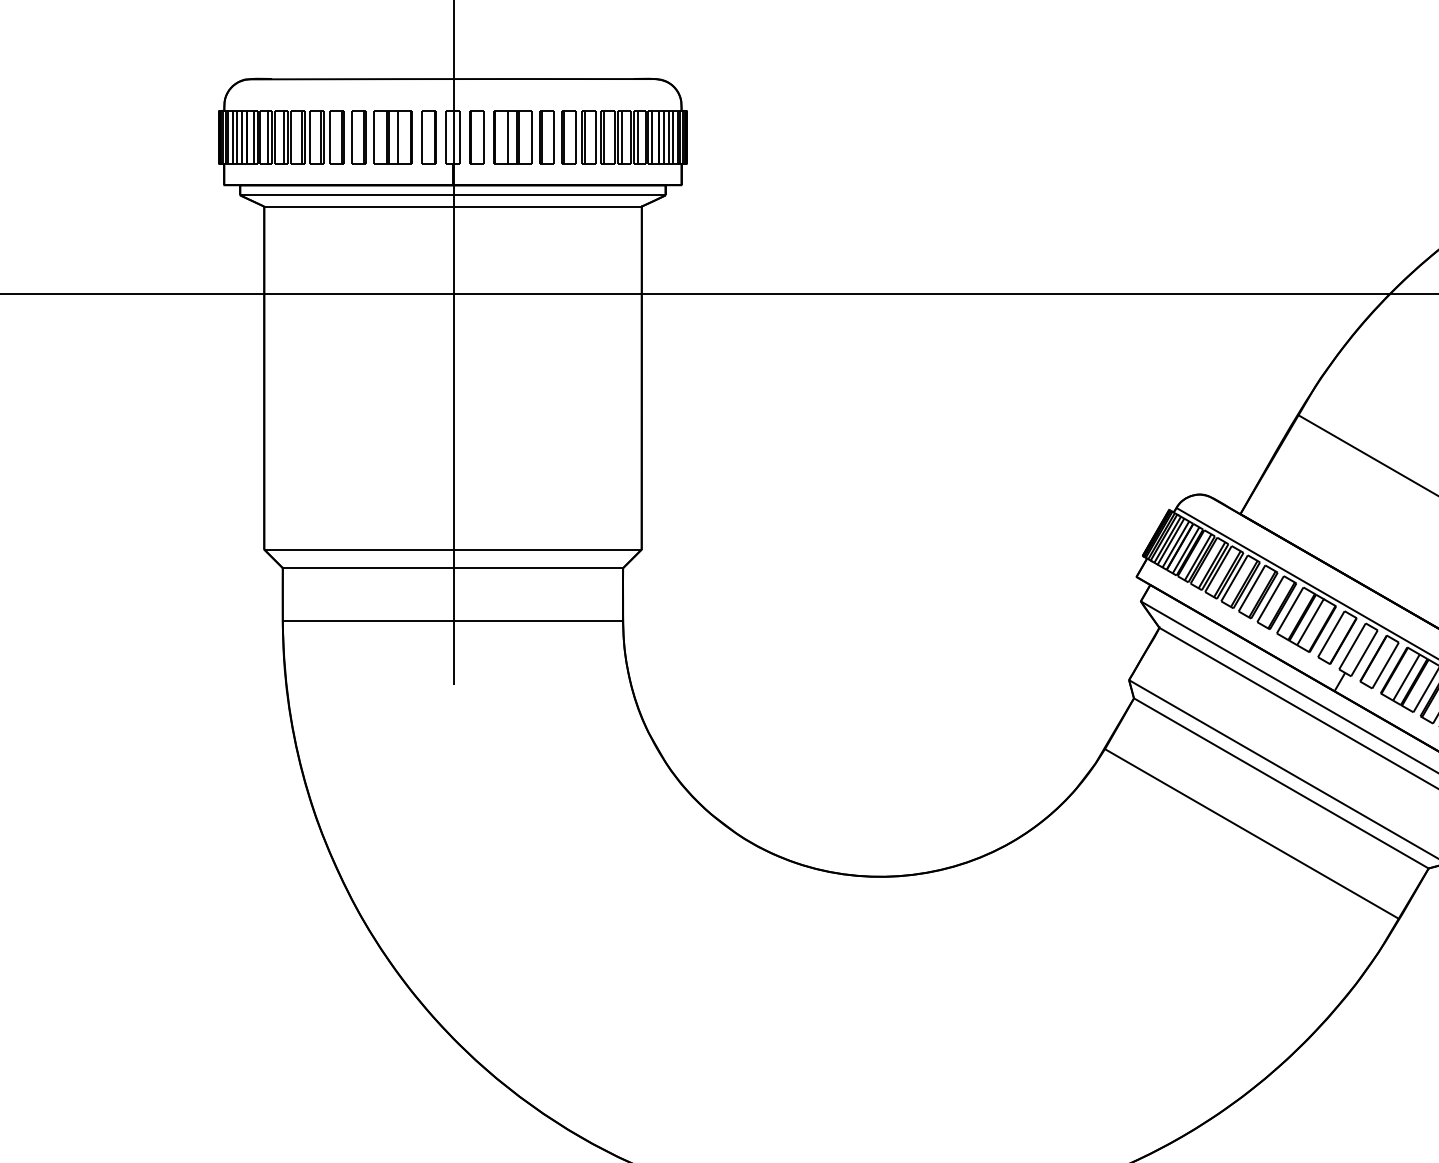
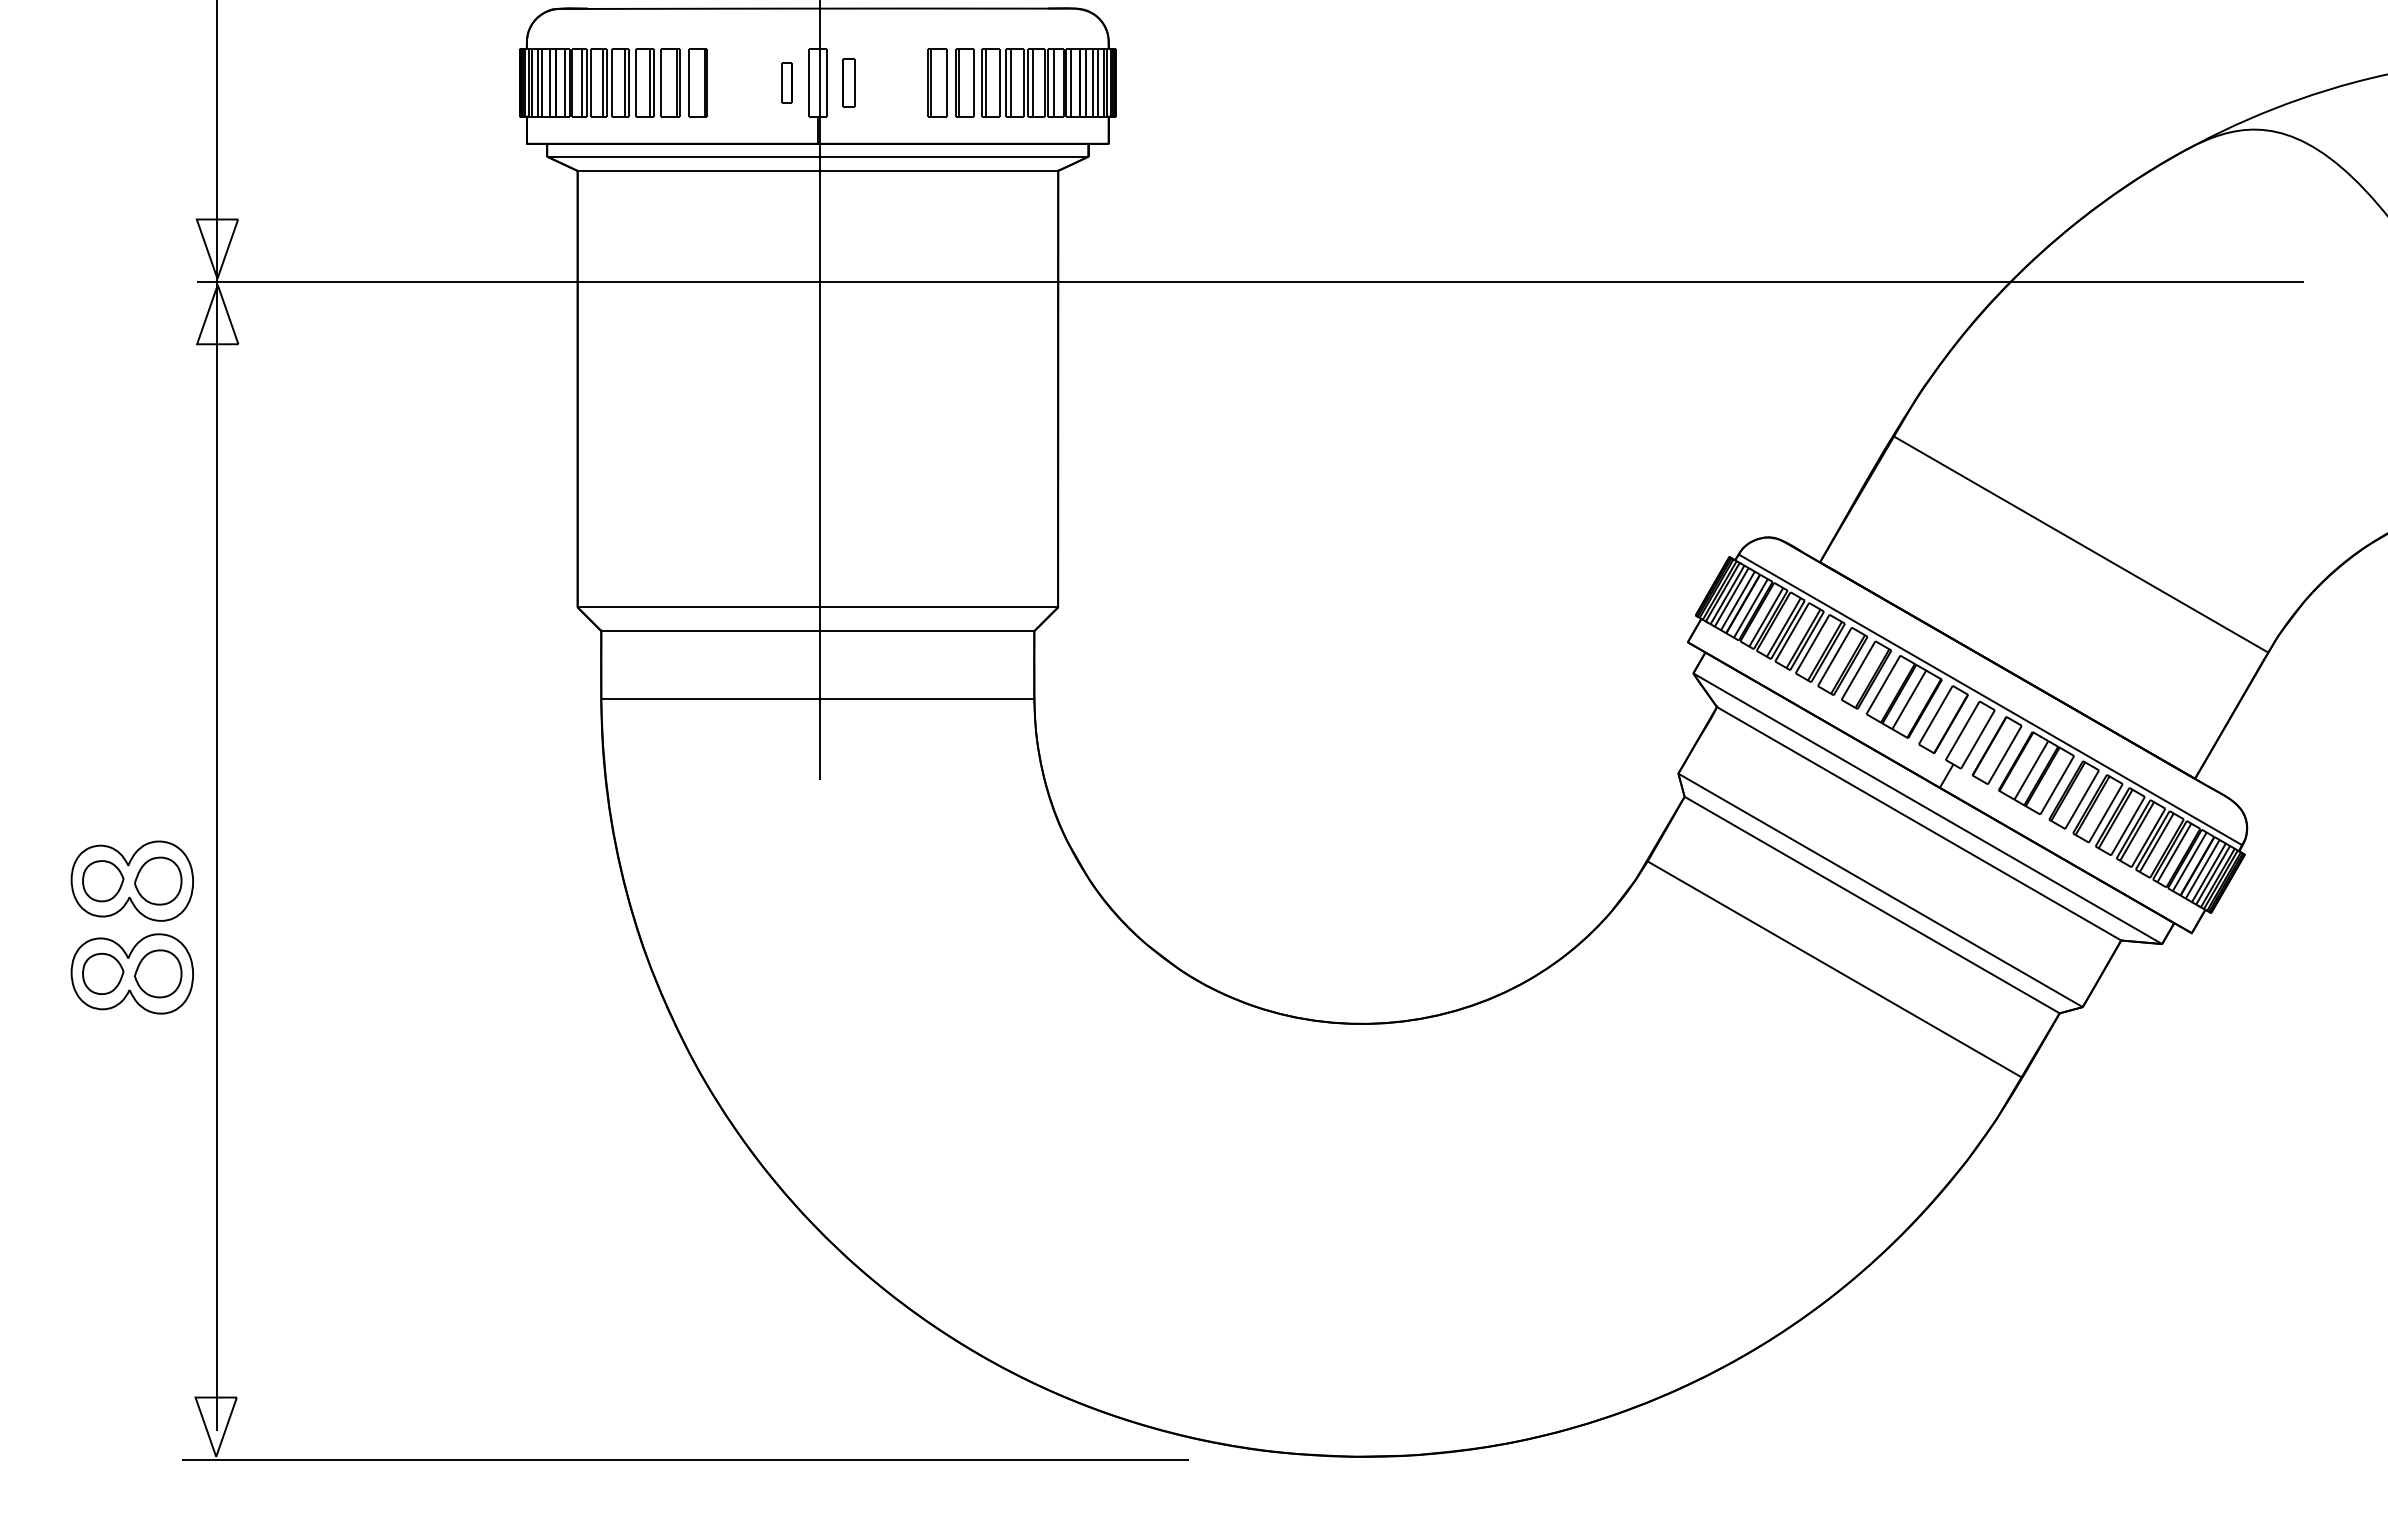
part: (392, 137) -> (741, 82), removed
part: (428, 137) -> (786, 82), size x0.6
part: (477, 137) -> (848, 82), size x0.7
part: (512, 137) -> (893, 82), removed

